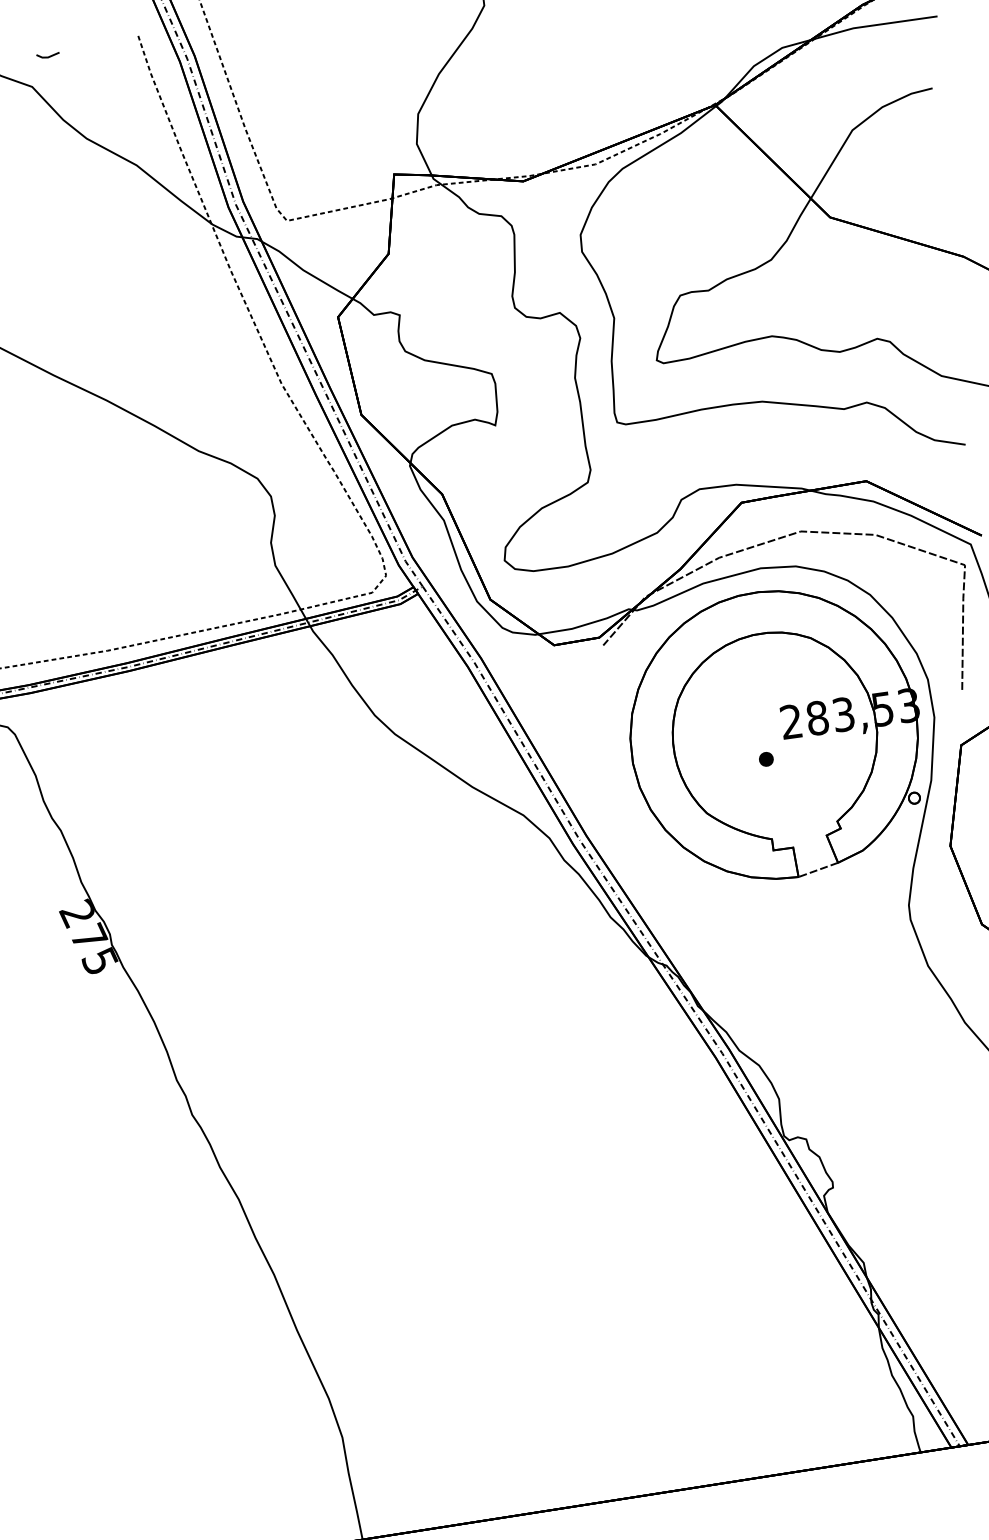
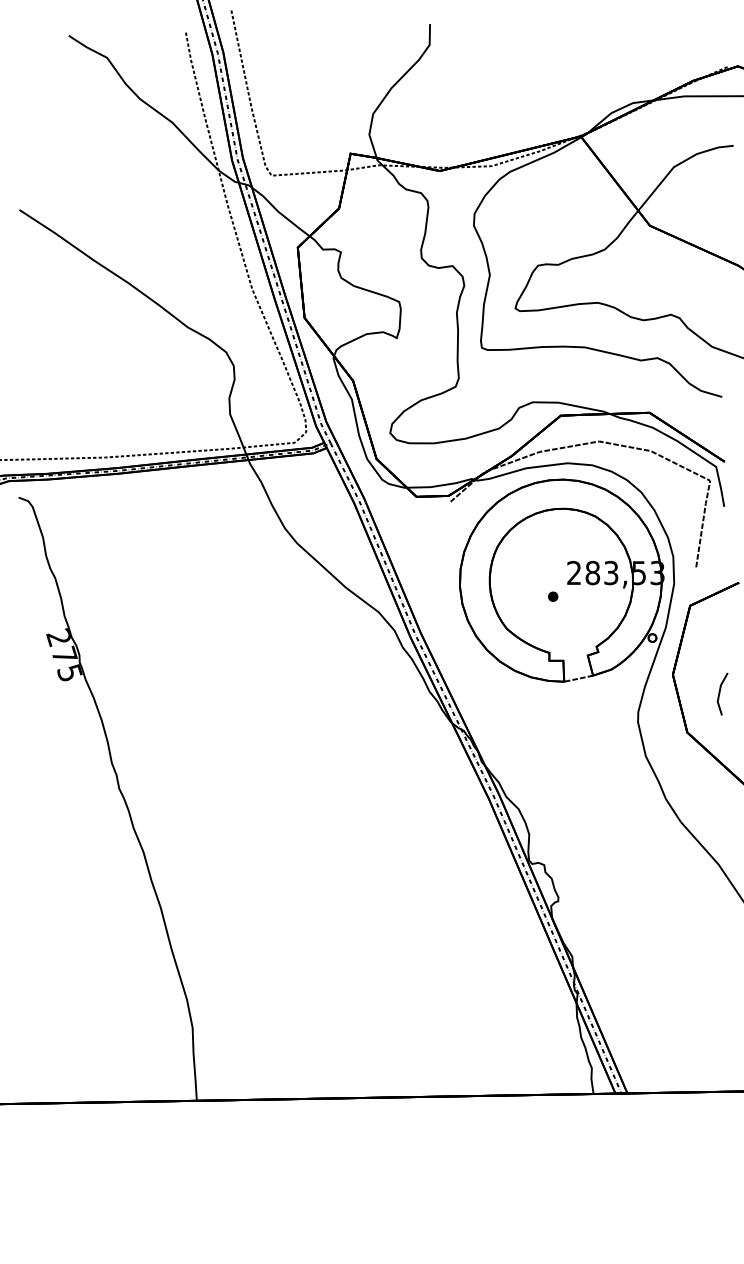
line: (48, 55) -> (121, 37), removed

